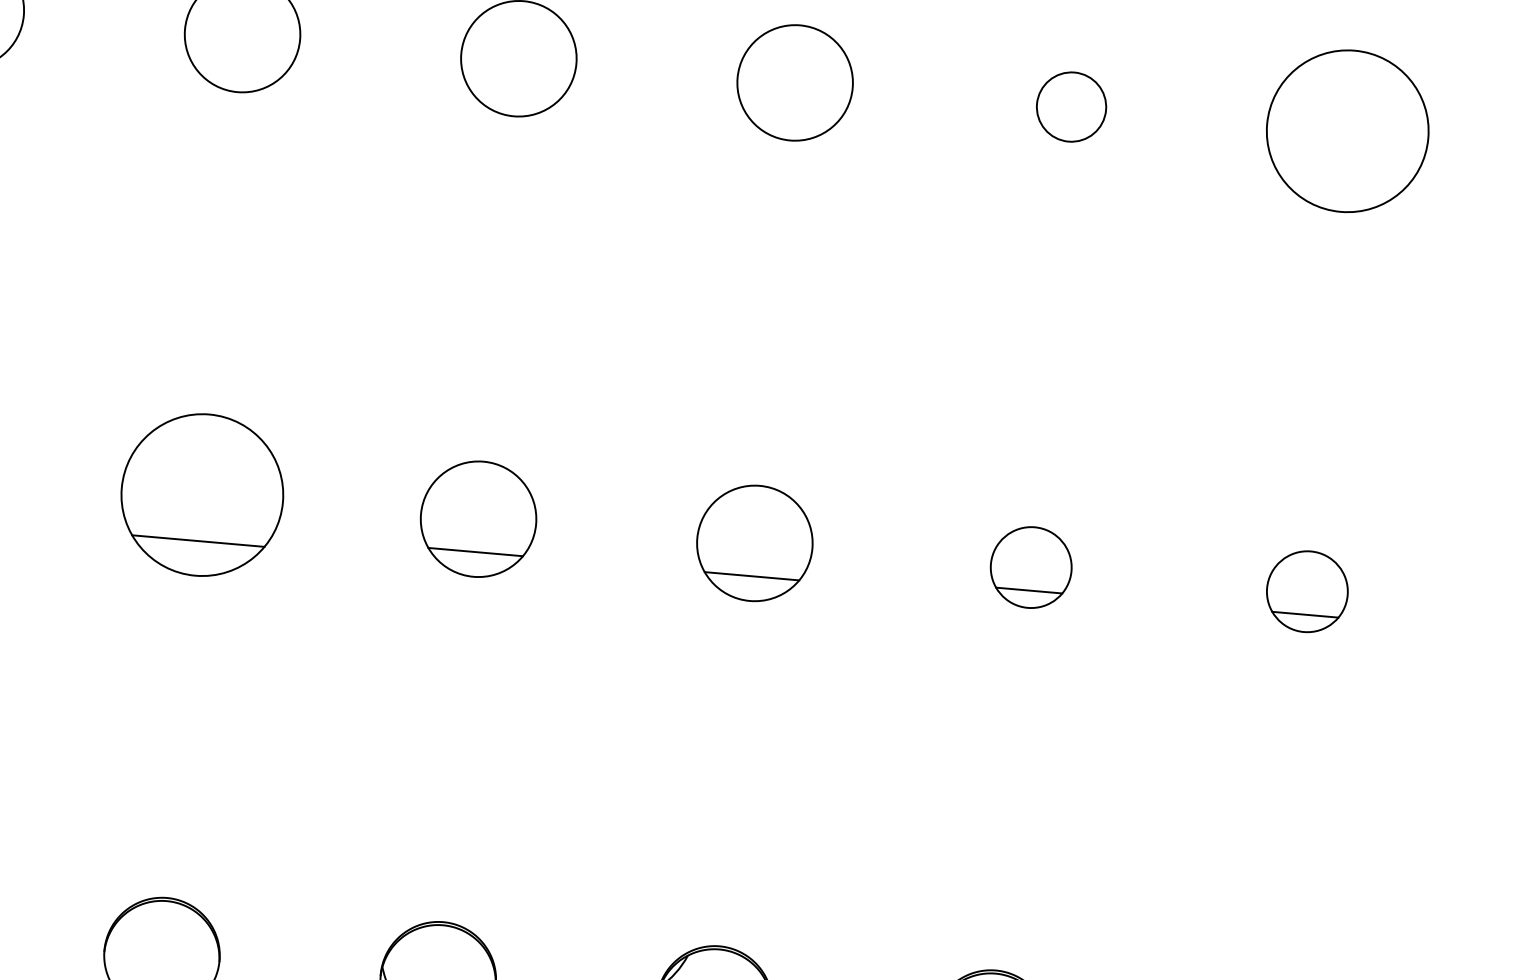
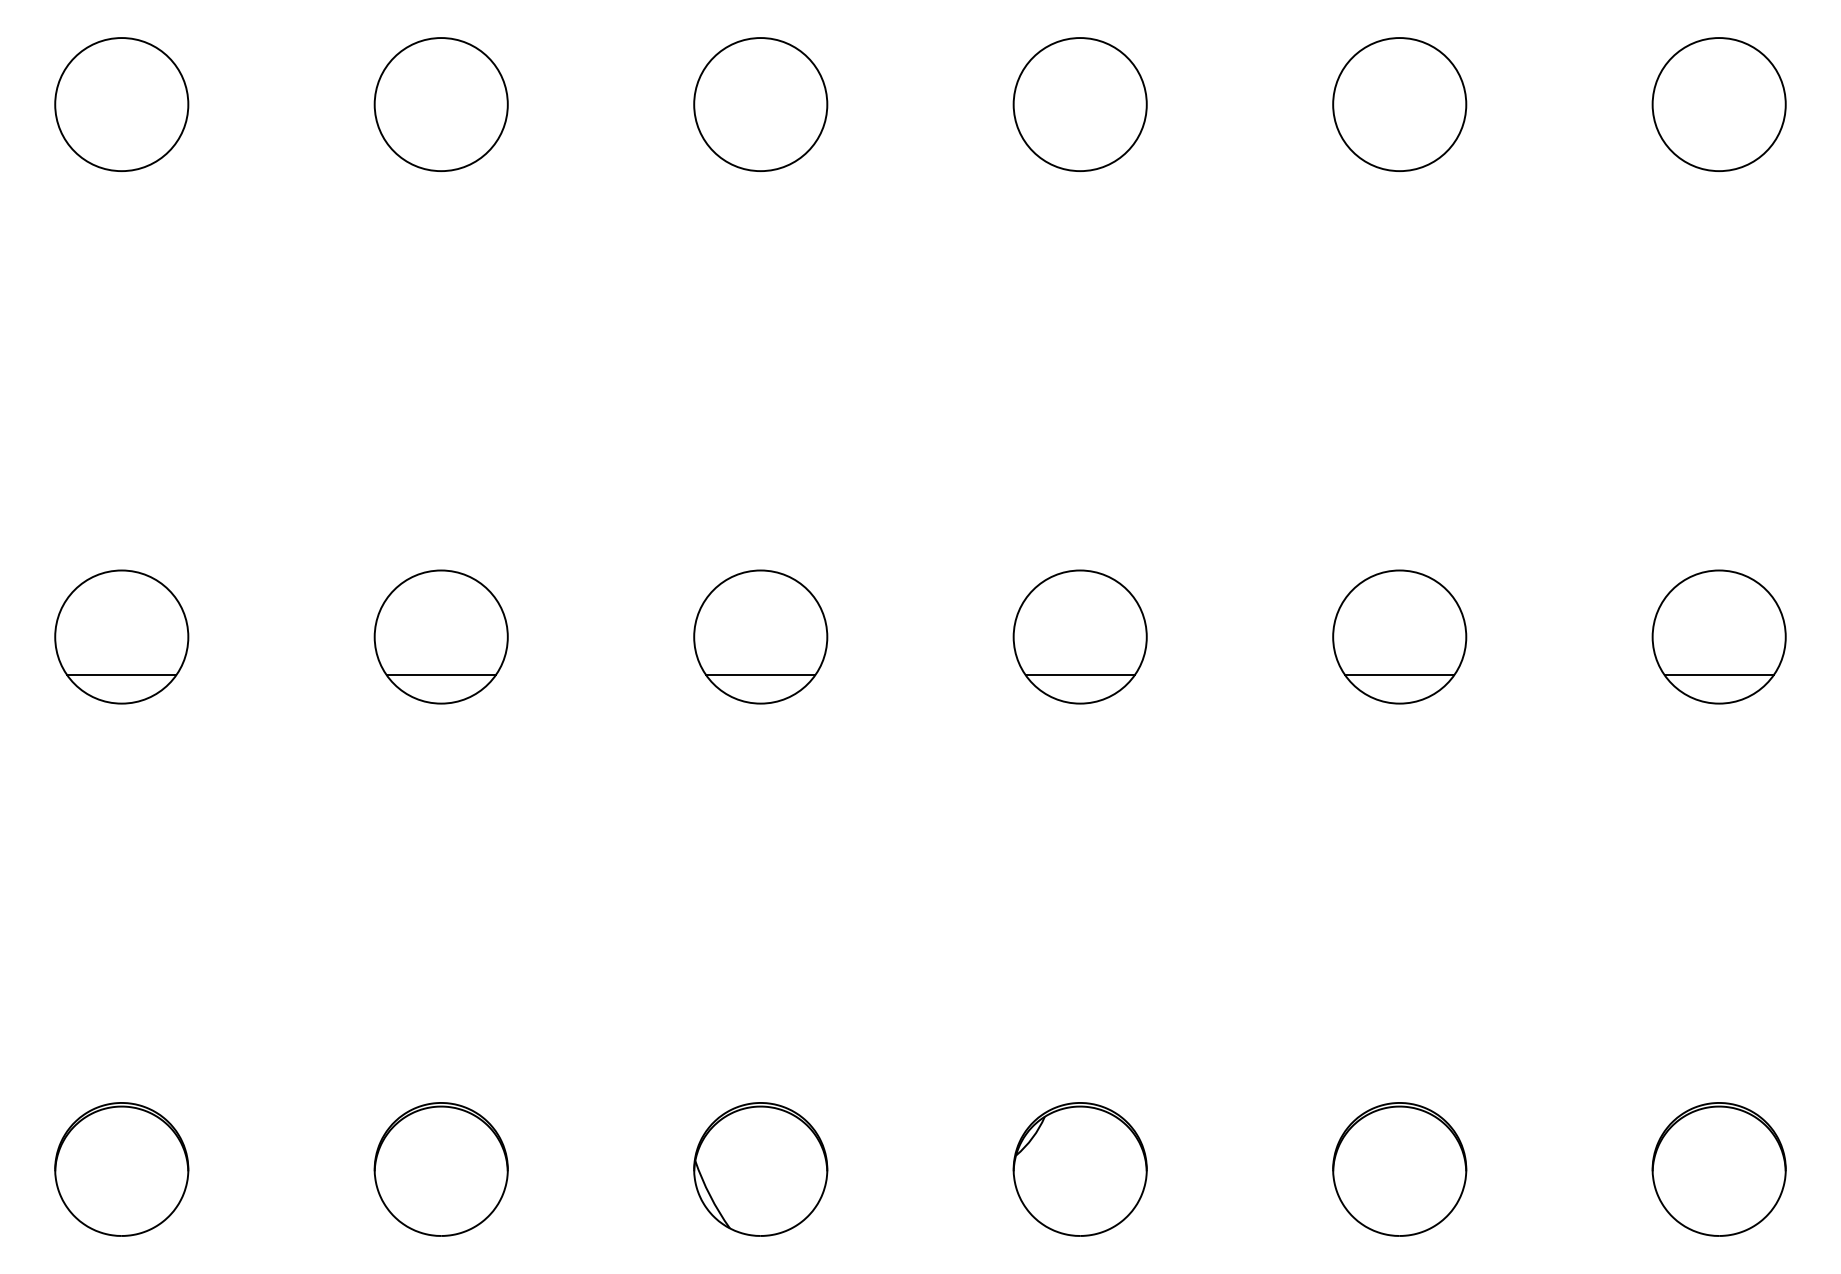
circle: (1071, 107) -> (1399, 104), size x1.67
circle: (1347, 131) -> (1718, 104), size x0.71
part: (201, 494) -> (440, 636), size x0.71
part: (1031, 567) -> (1399, 636), size x1.43
part: (1306, 591) -> (1718, 636), size x1.43

